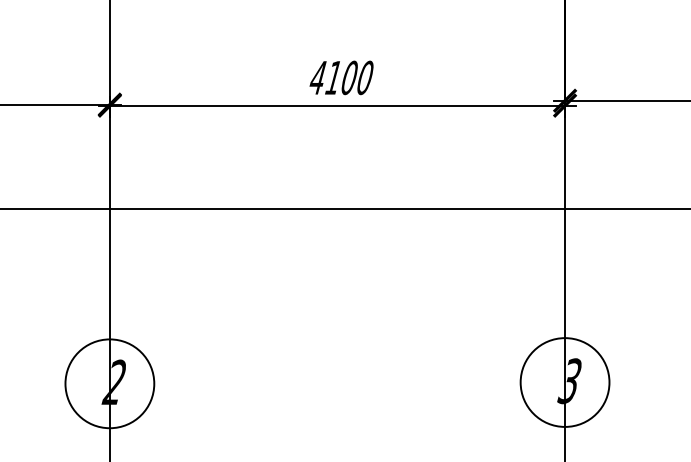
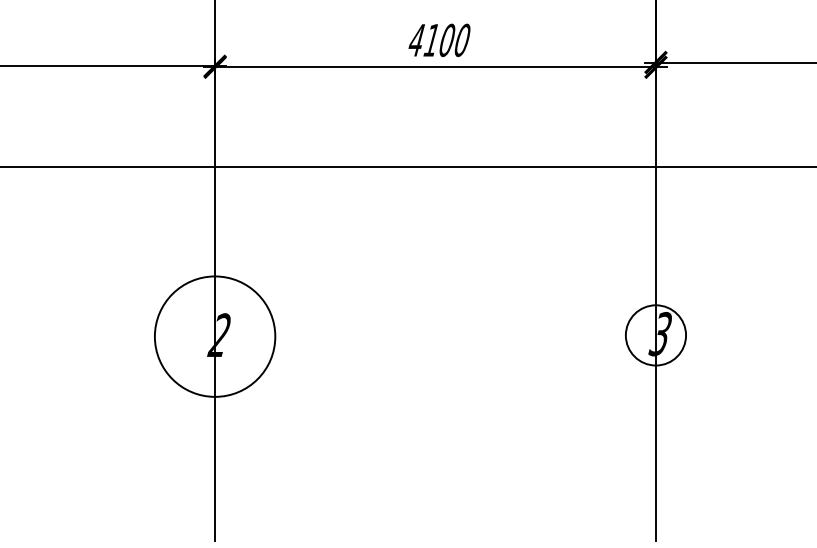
circle: (564, 382) -> (655, 335), size x0.7
circle: (110, 383) -> (215, 336), size x1.4

